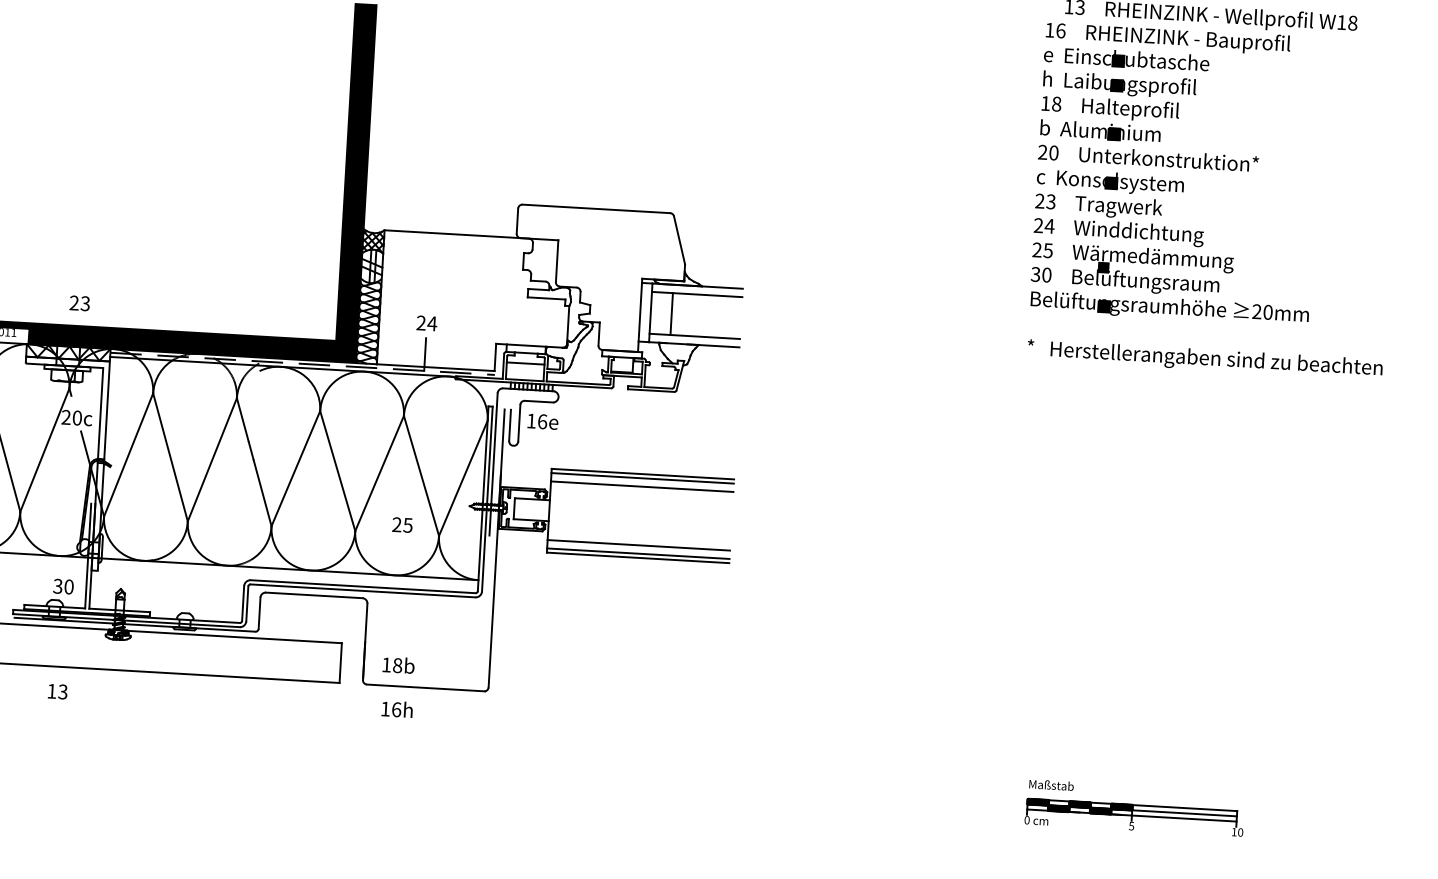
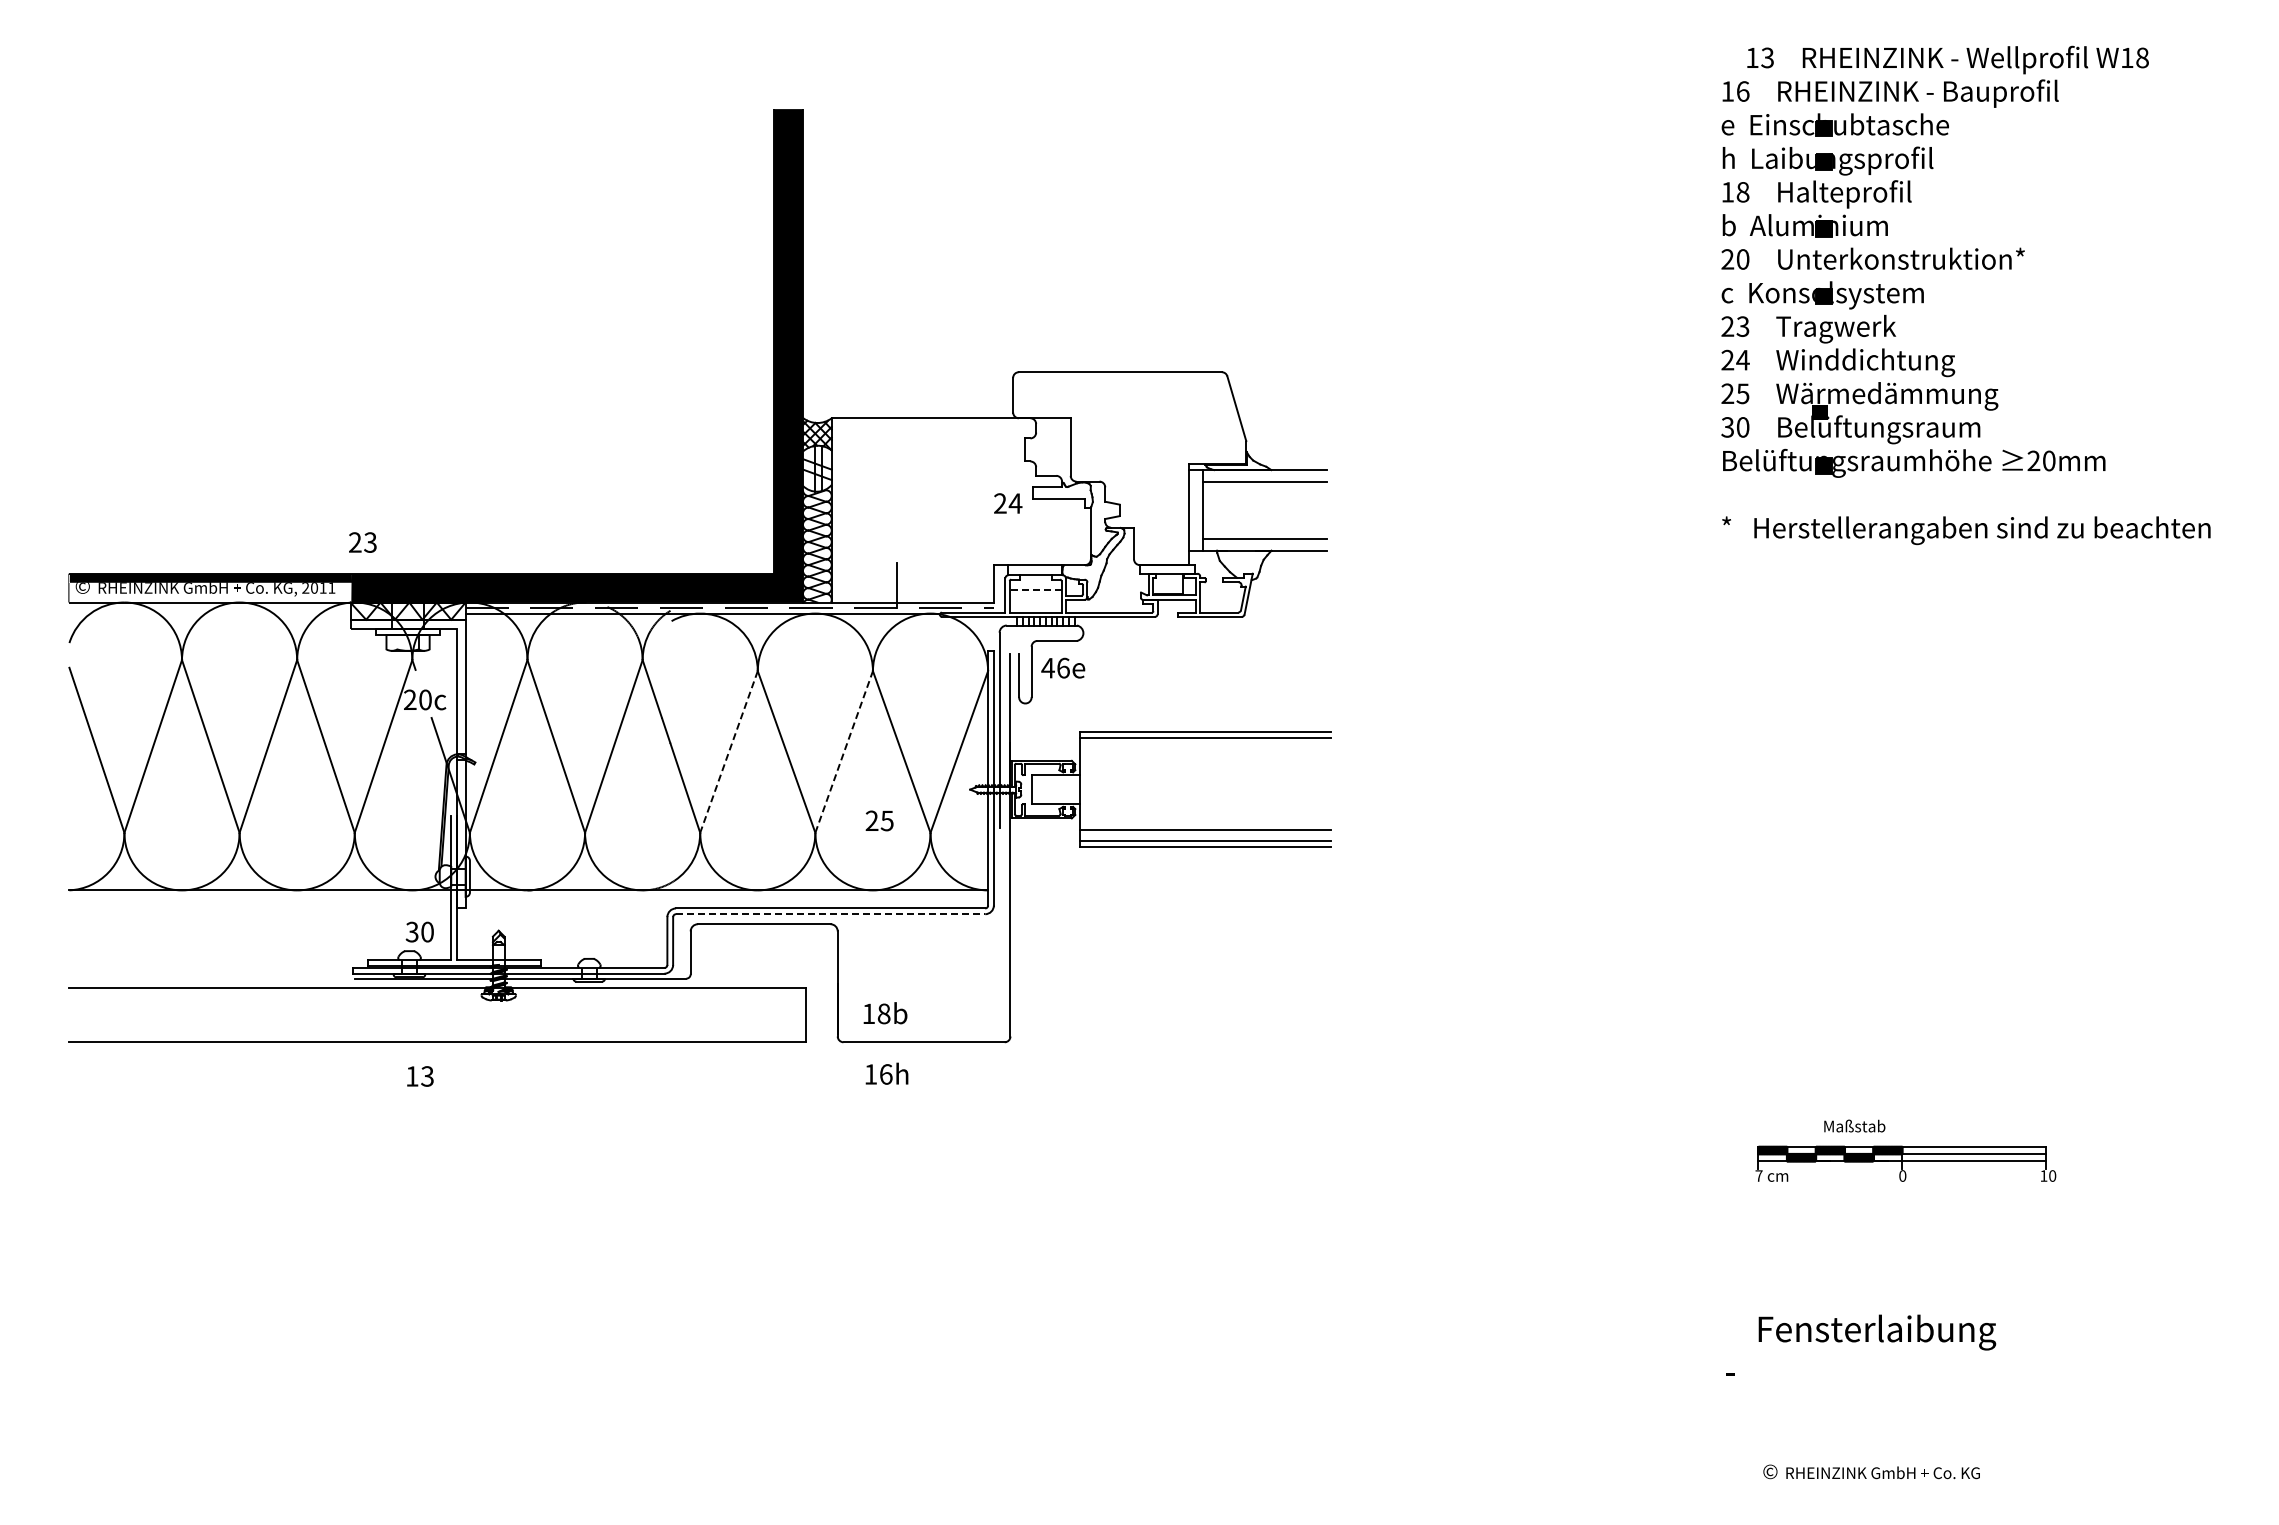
text: (79, 303) -> (362, 542), moved
line: (671, 314) -> (1231, 510), removed
text: (427, 323) -> (1008, 503), moved
line: (525, 363) -> (1035, 589), solid -> dashed
text: (530, 421) -> (1047, 668), 16e -> 46e
line: (296, 468) -> (729, 751), solid -> dashed
line: (379, 473) -> (844, 751), solid -> dashed
line: (641, 486) -> (1204, 749), removed
line: (362, 591) -> (830, 914), solid -> dashed
text: (1051, 784) -> (1854, 1125), moved
text: (1026, 819) -> (1758, 1175), 0 -> 7
text: (1131, 825) -> (1902, 1175), 5 -> 0

